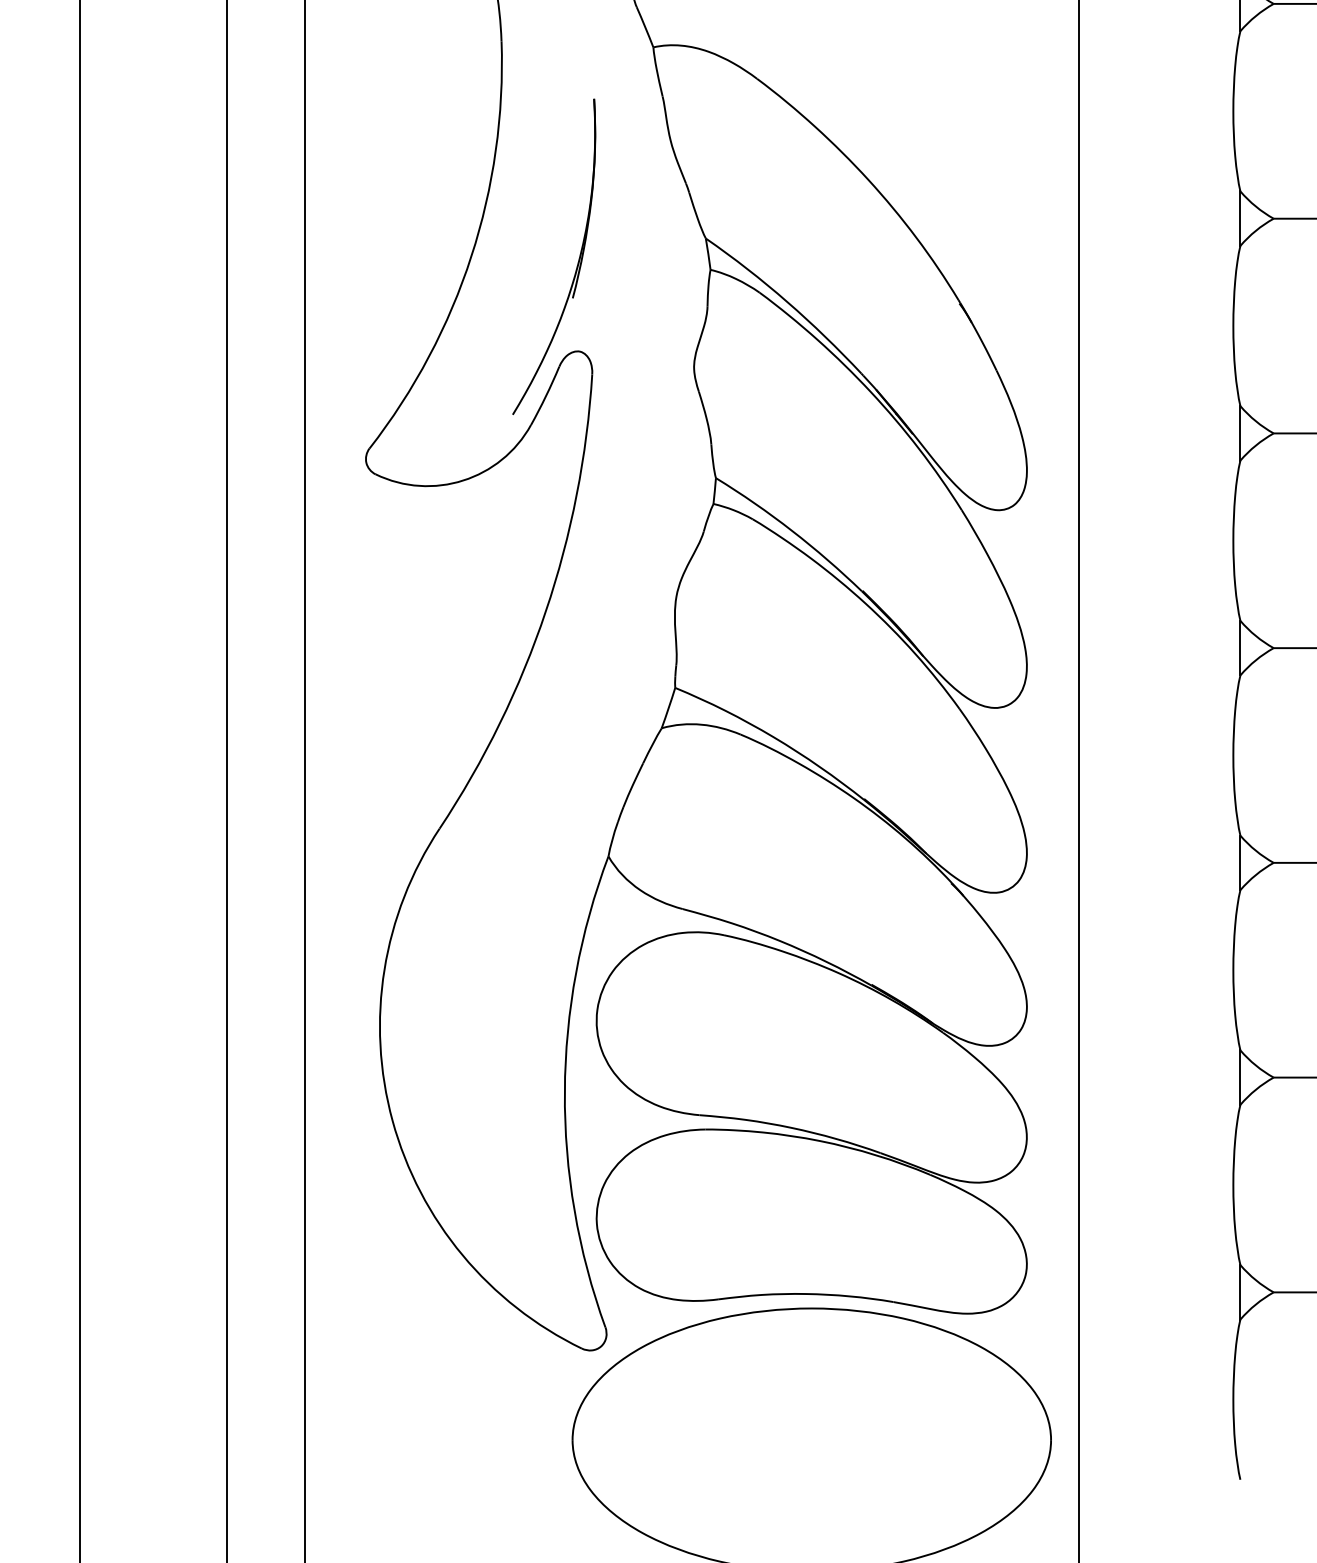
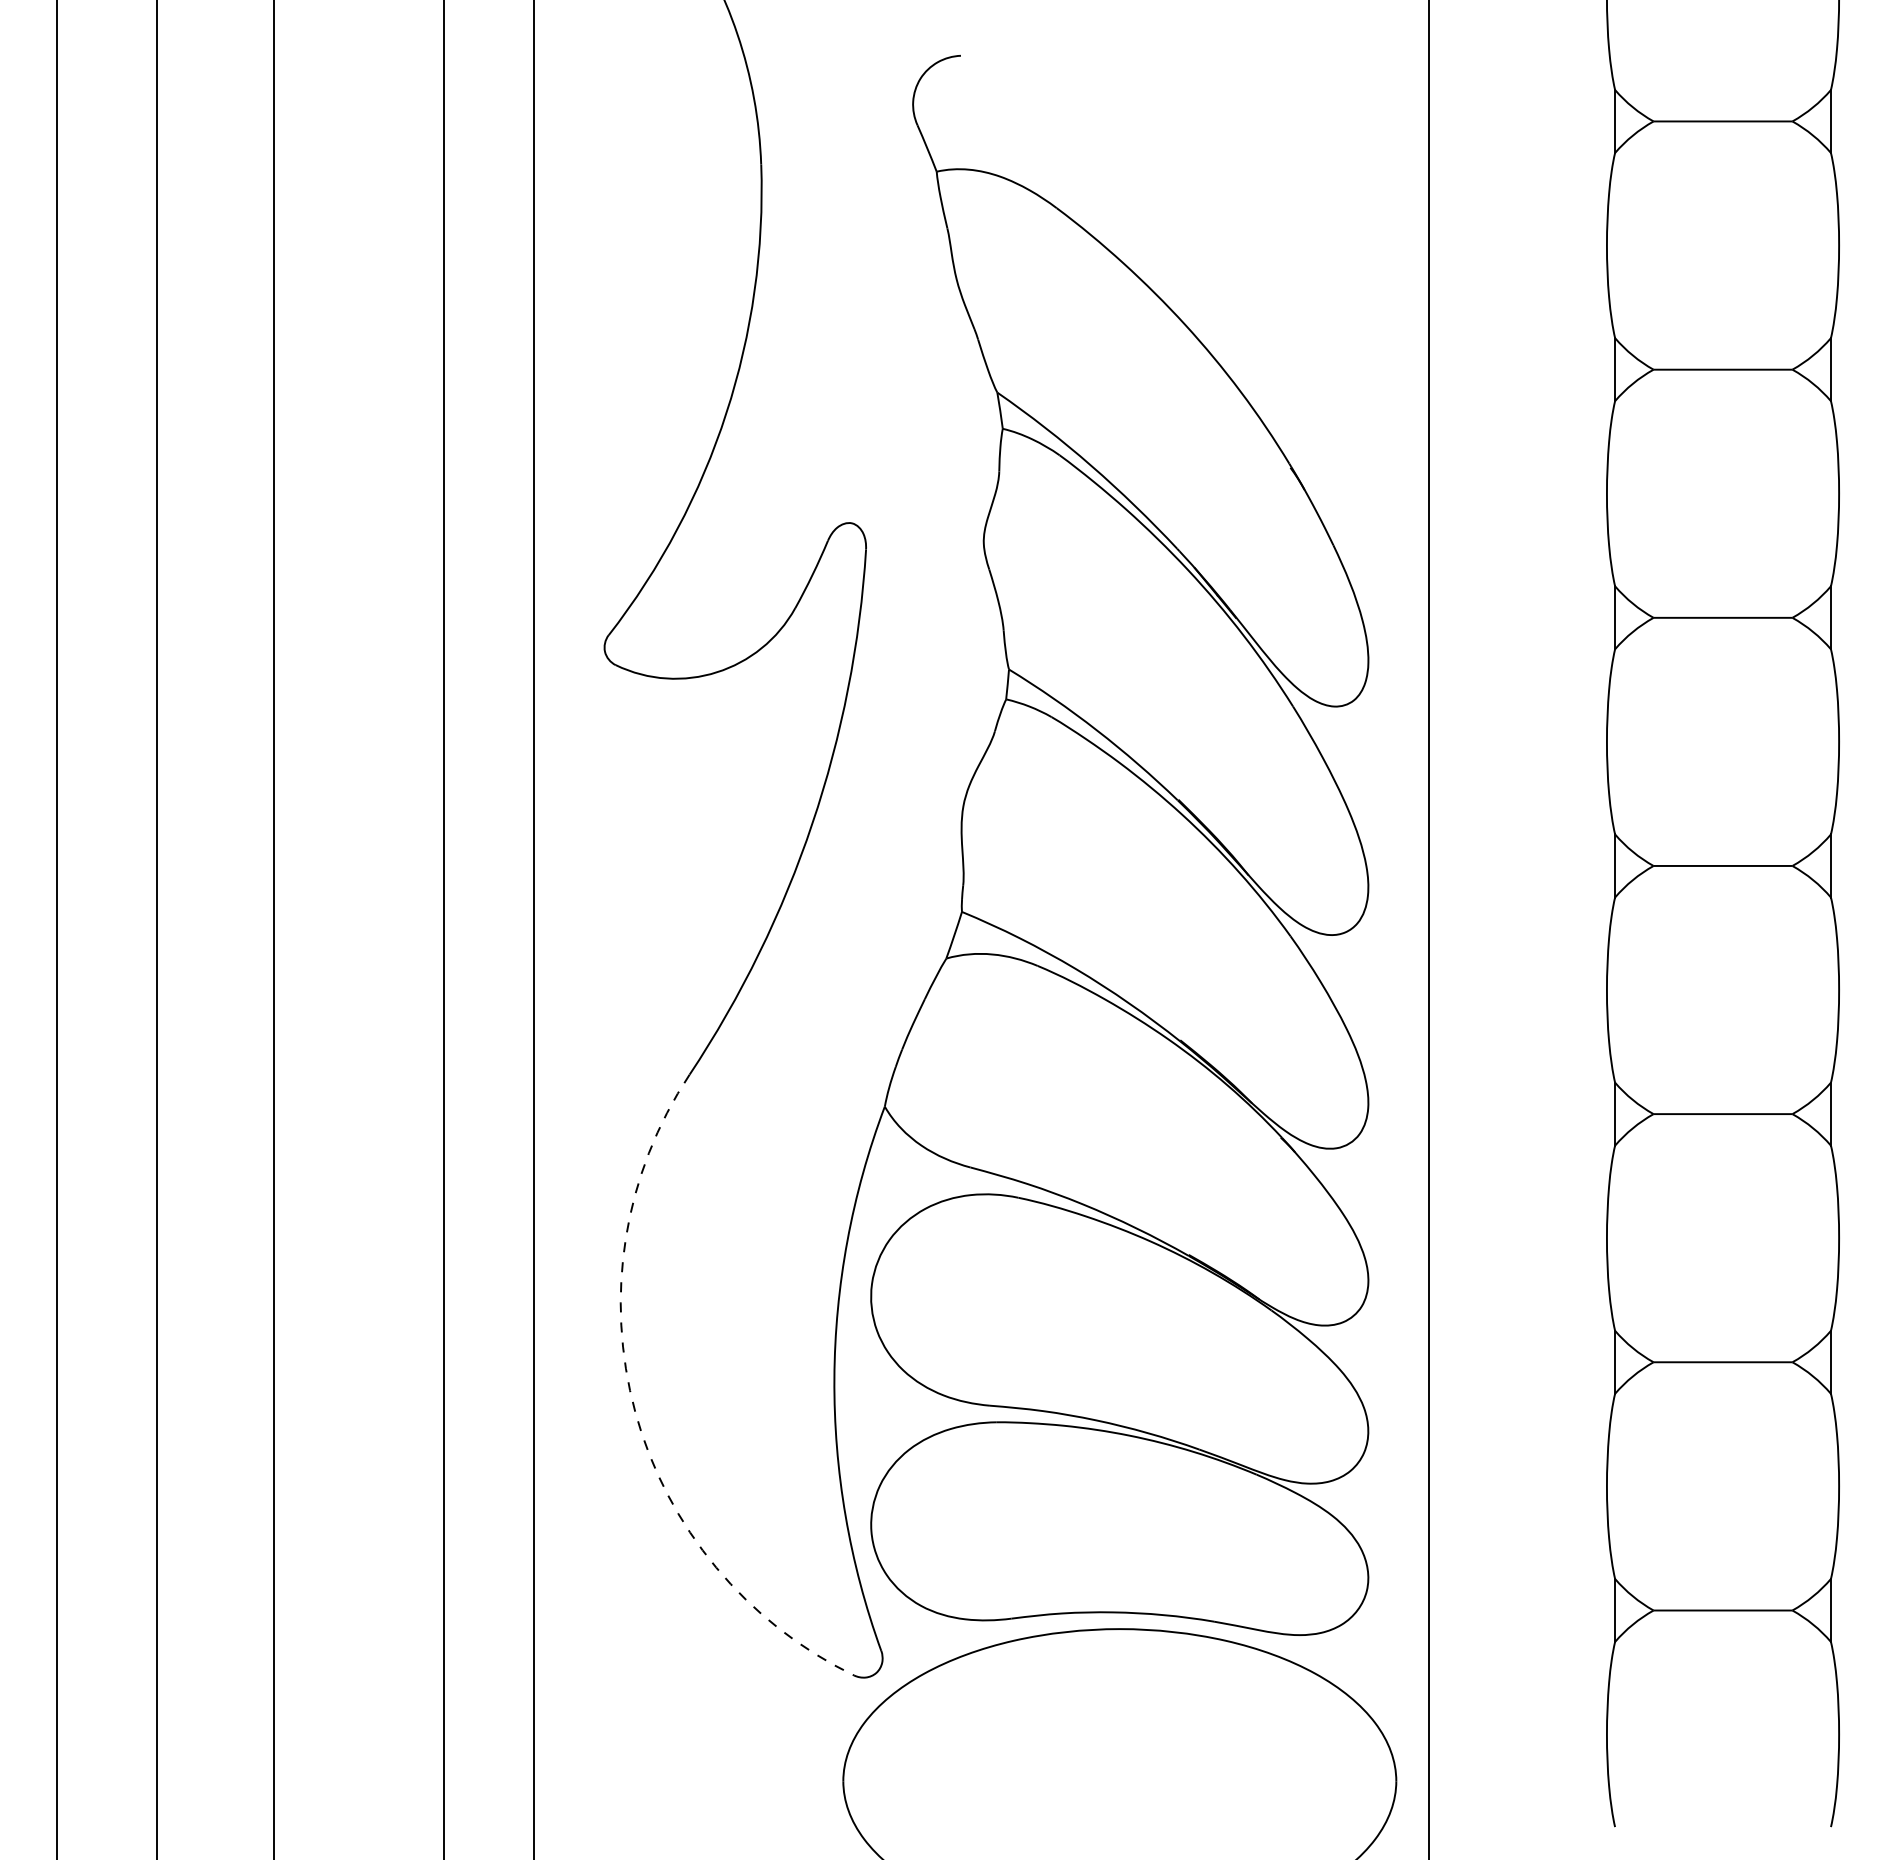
part: (577, 264) -> (848, 422), removed
arc: (392, 1121) -> (635, 1412), solid -> dashed

